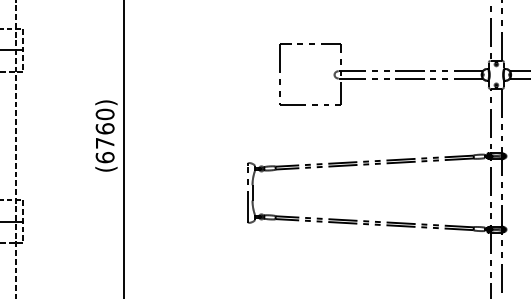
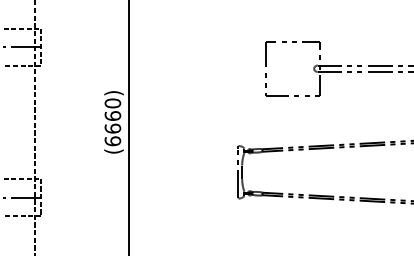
text: (104, 142) -> (112, 128), (6760) -> (6660)

